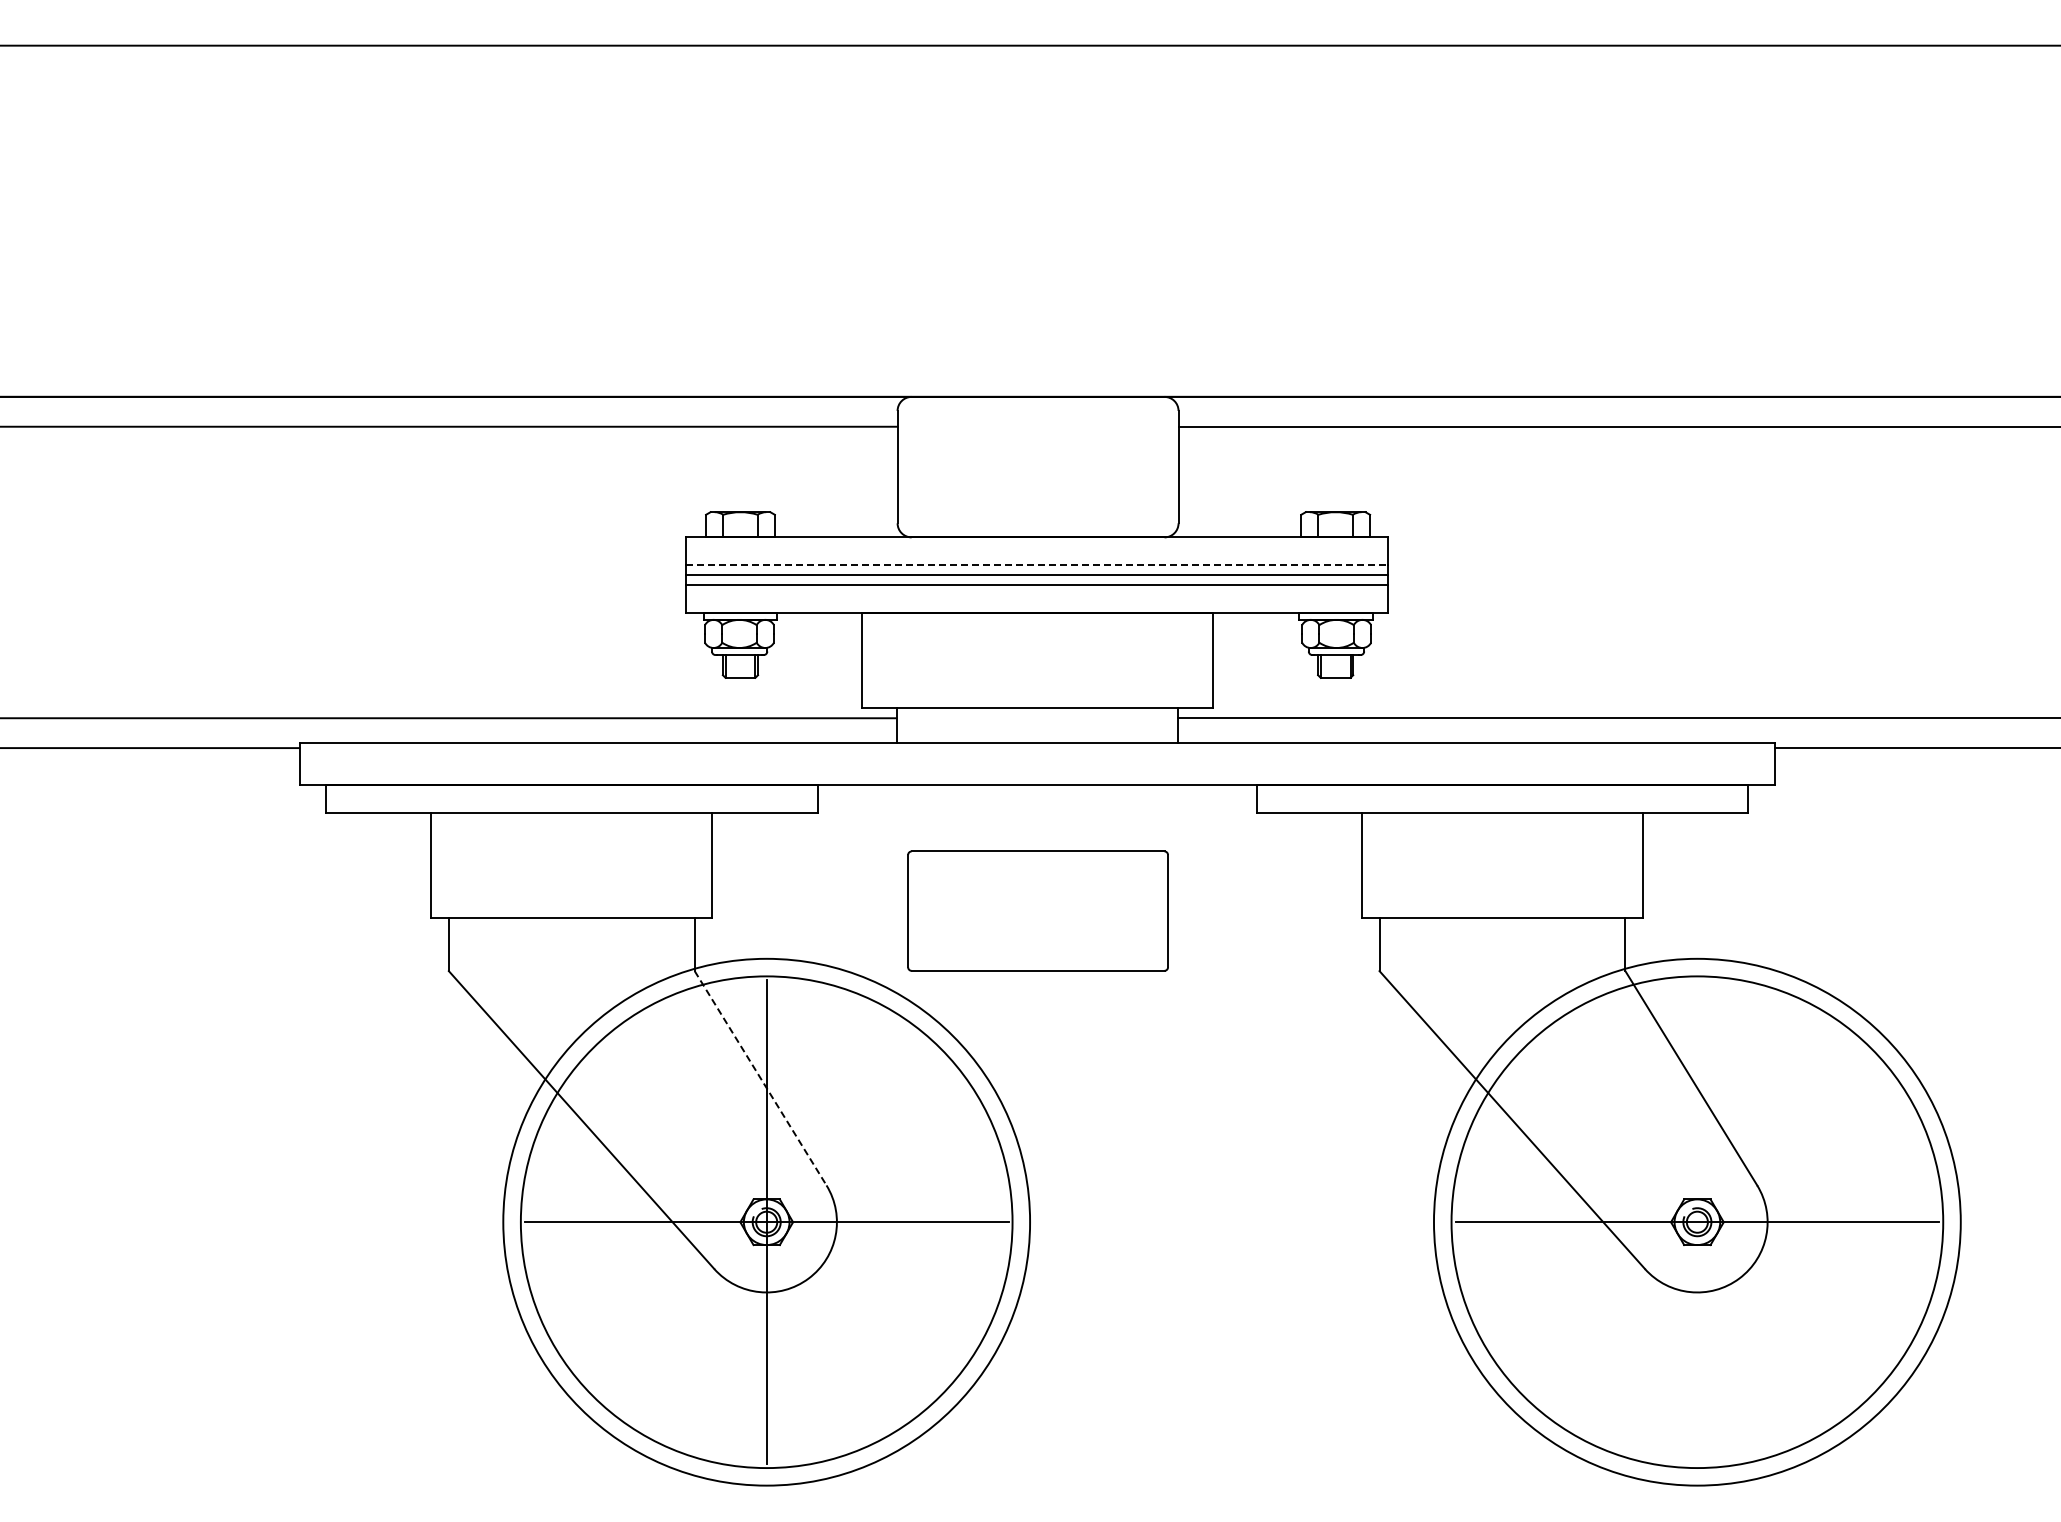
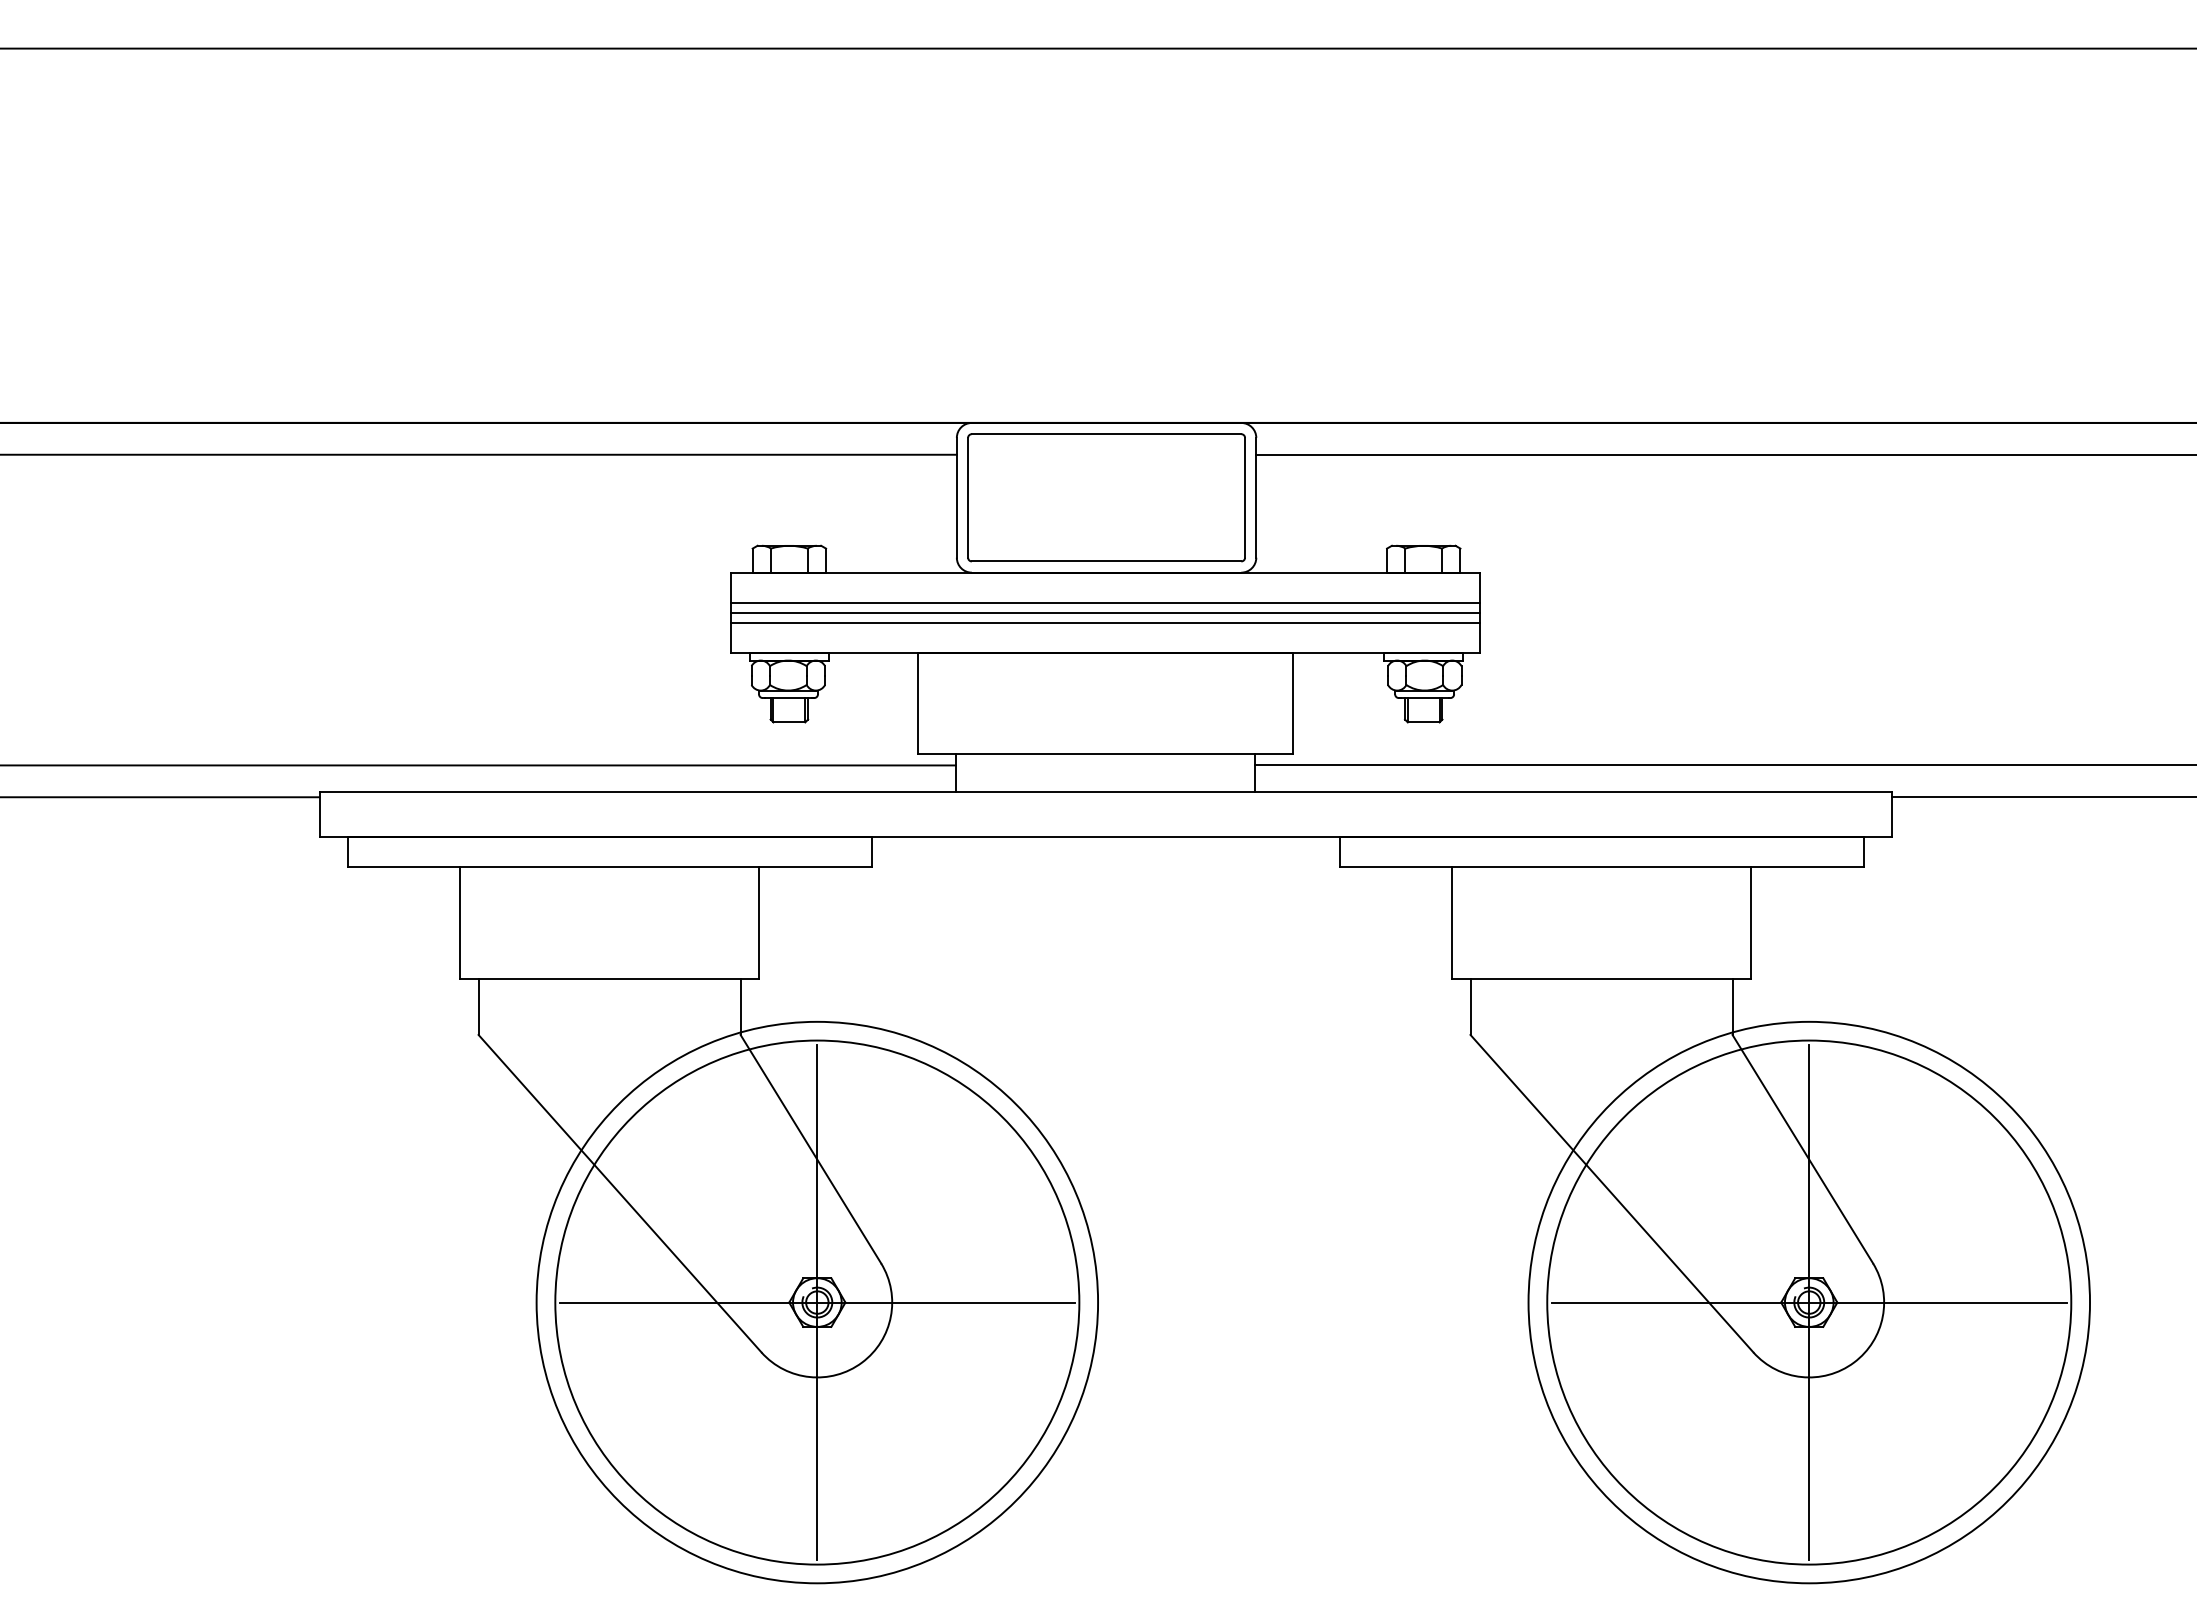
line: (1037, 565) -> (1105, 602), dashed -> solid
part: (1037, 910) -> (1105, 497), moved
line: (760, 1078) -> (810, 1149), dashed -> solid
line: (1697, 1222) -> (1809, 1302), added

